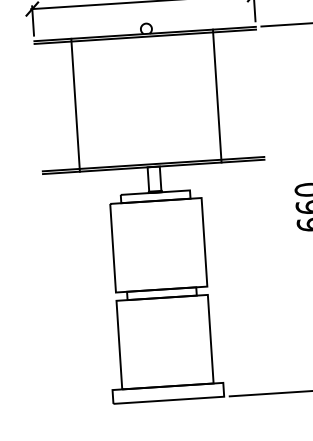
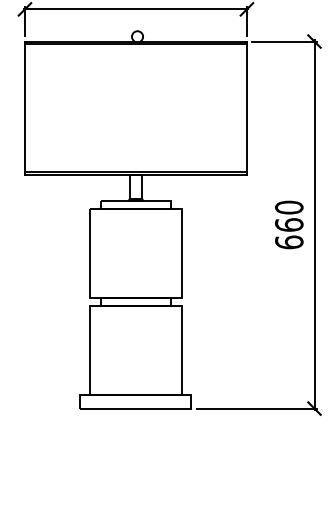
line: (216, 95) -> (246, 107), moved
line: (75, 104) -> (24, 107), moved

